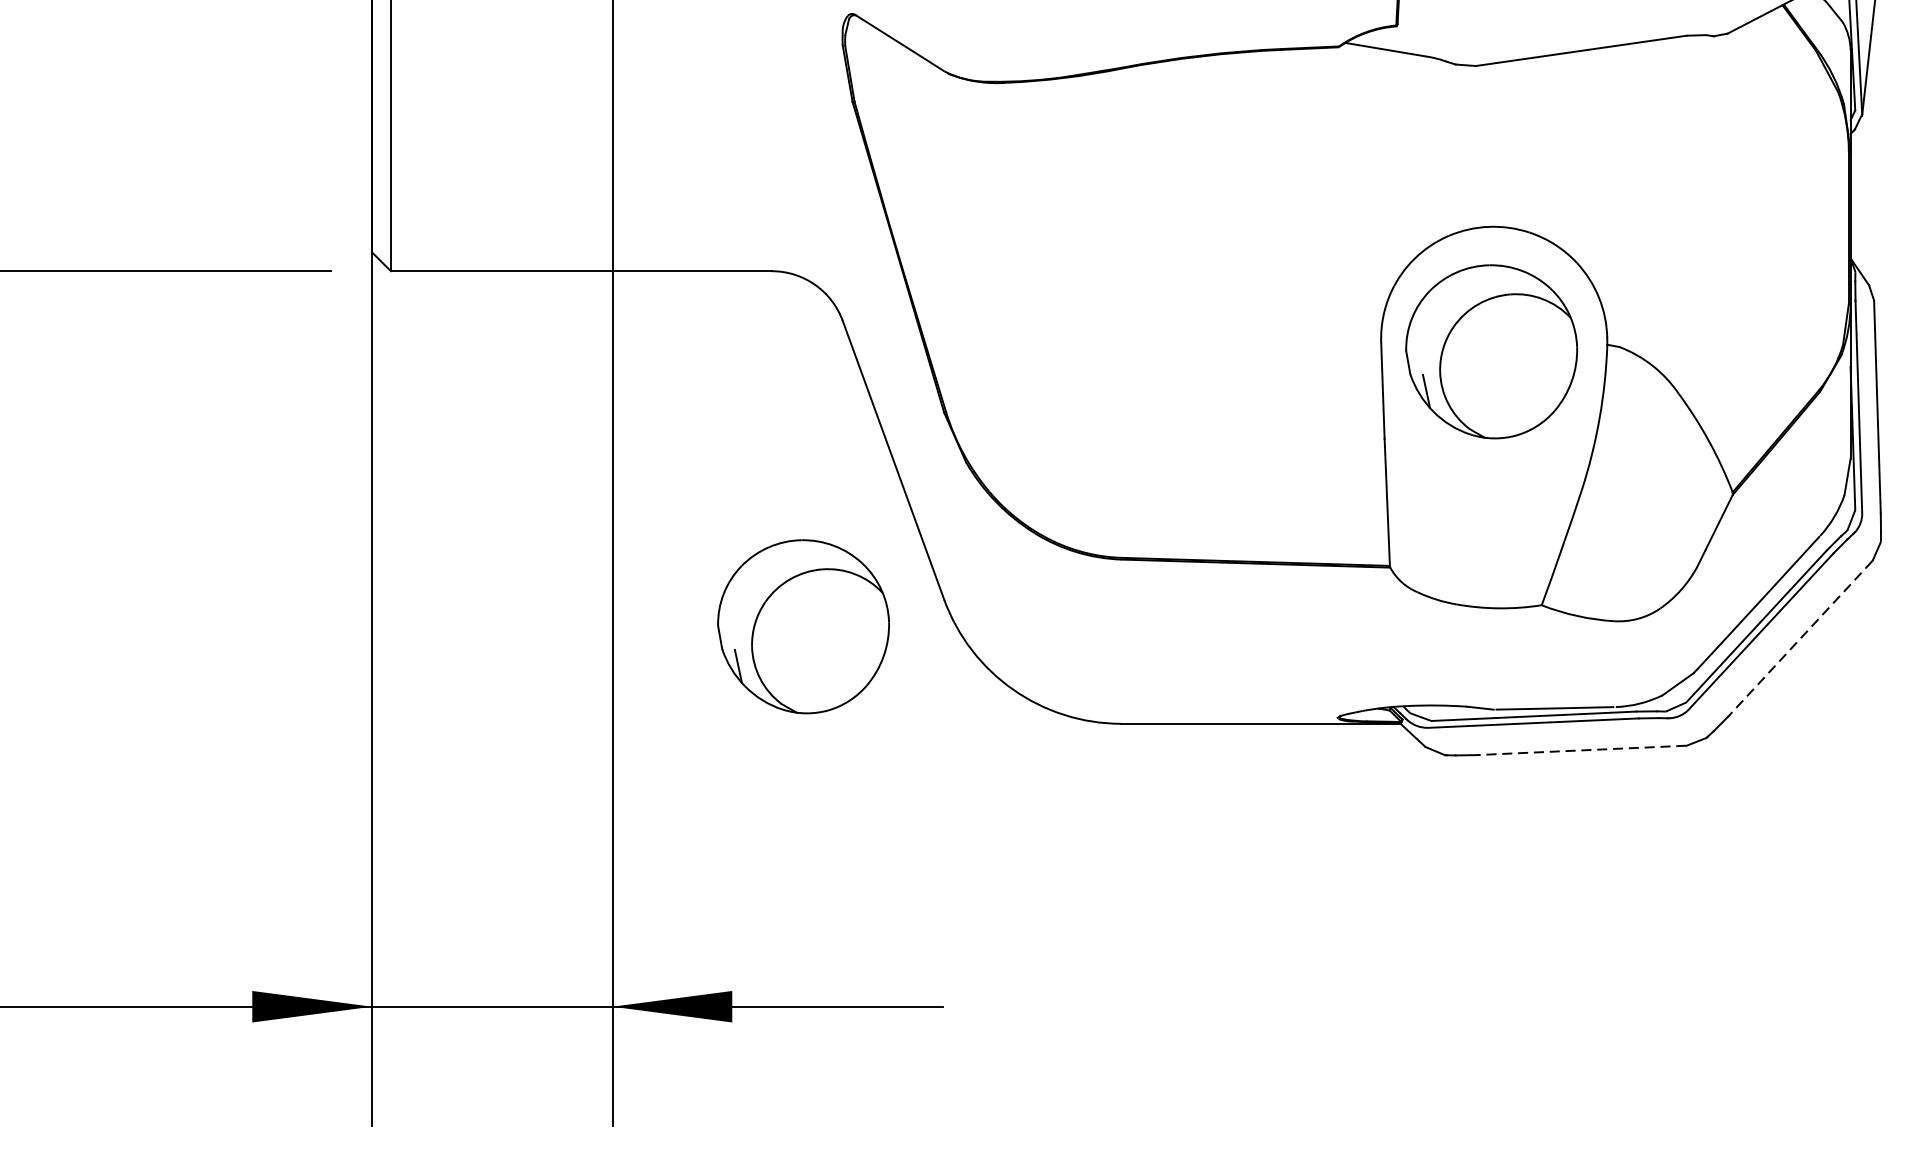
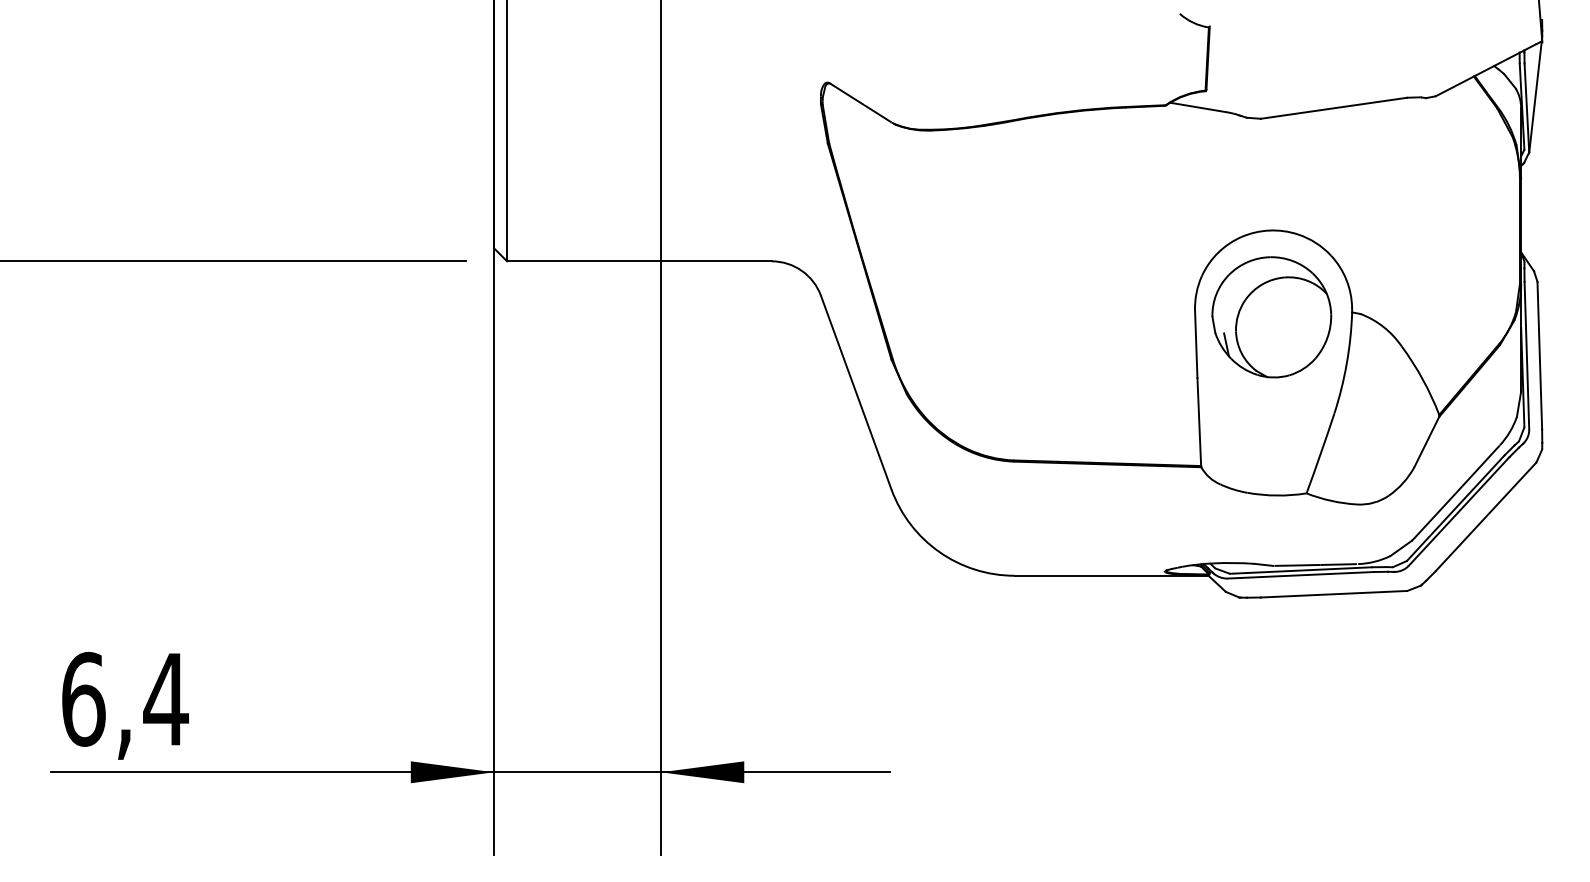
part: (803, 626) -> (793, 508), removed
line: (1800, 638) -> (1486, 516), dashed -> solid
line: (1580, 750) -> (1333, 594), dashed -> solid

